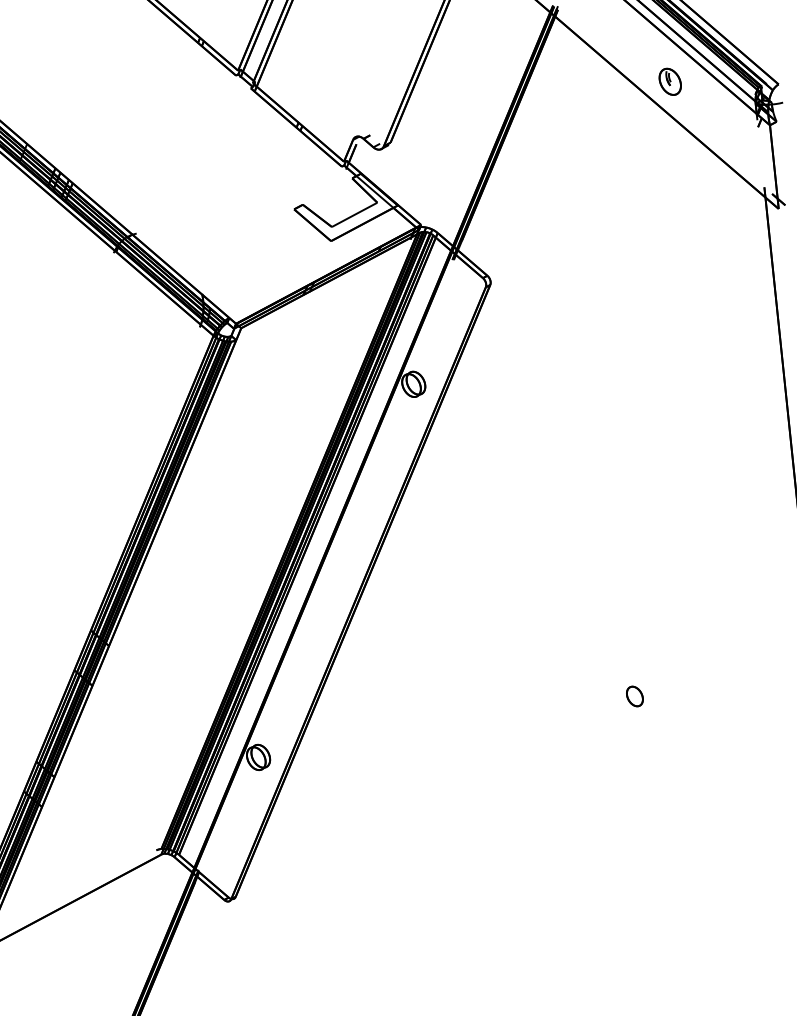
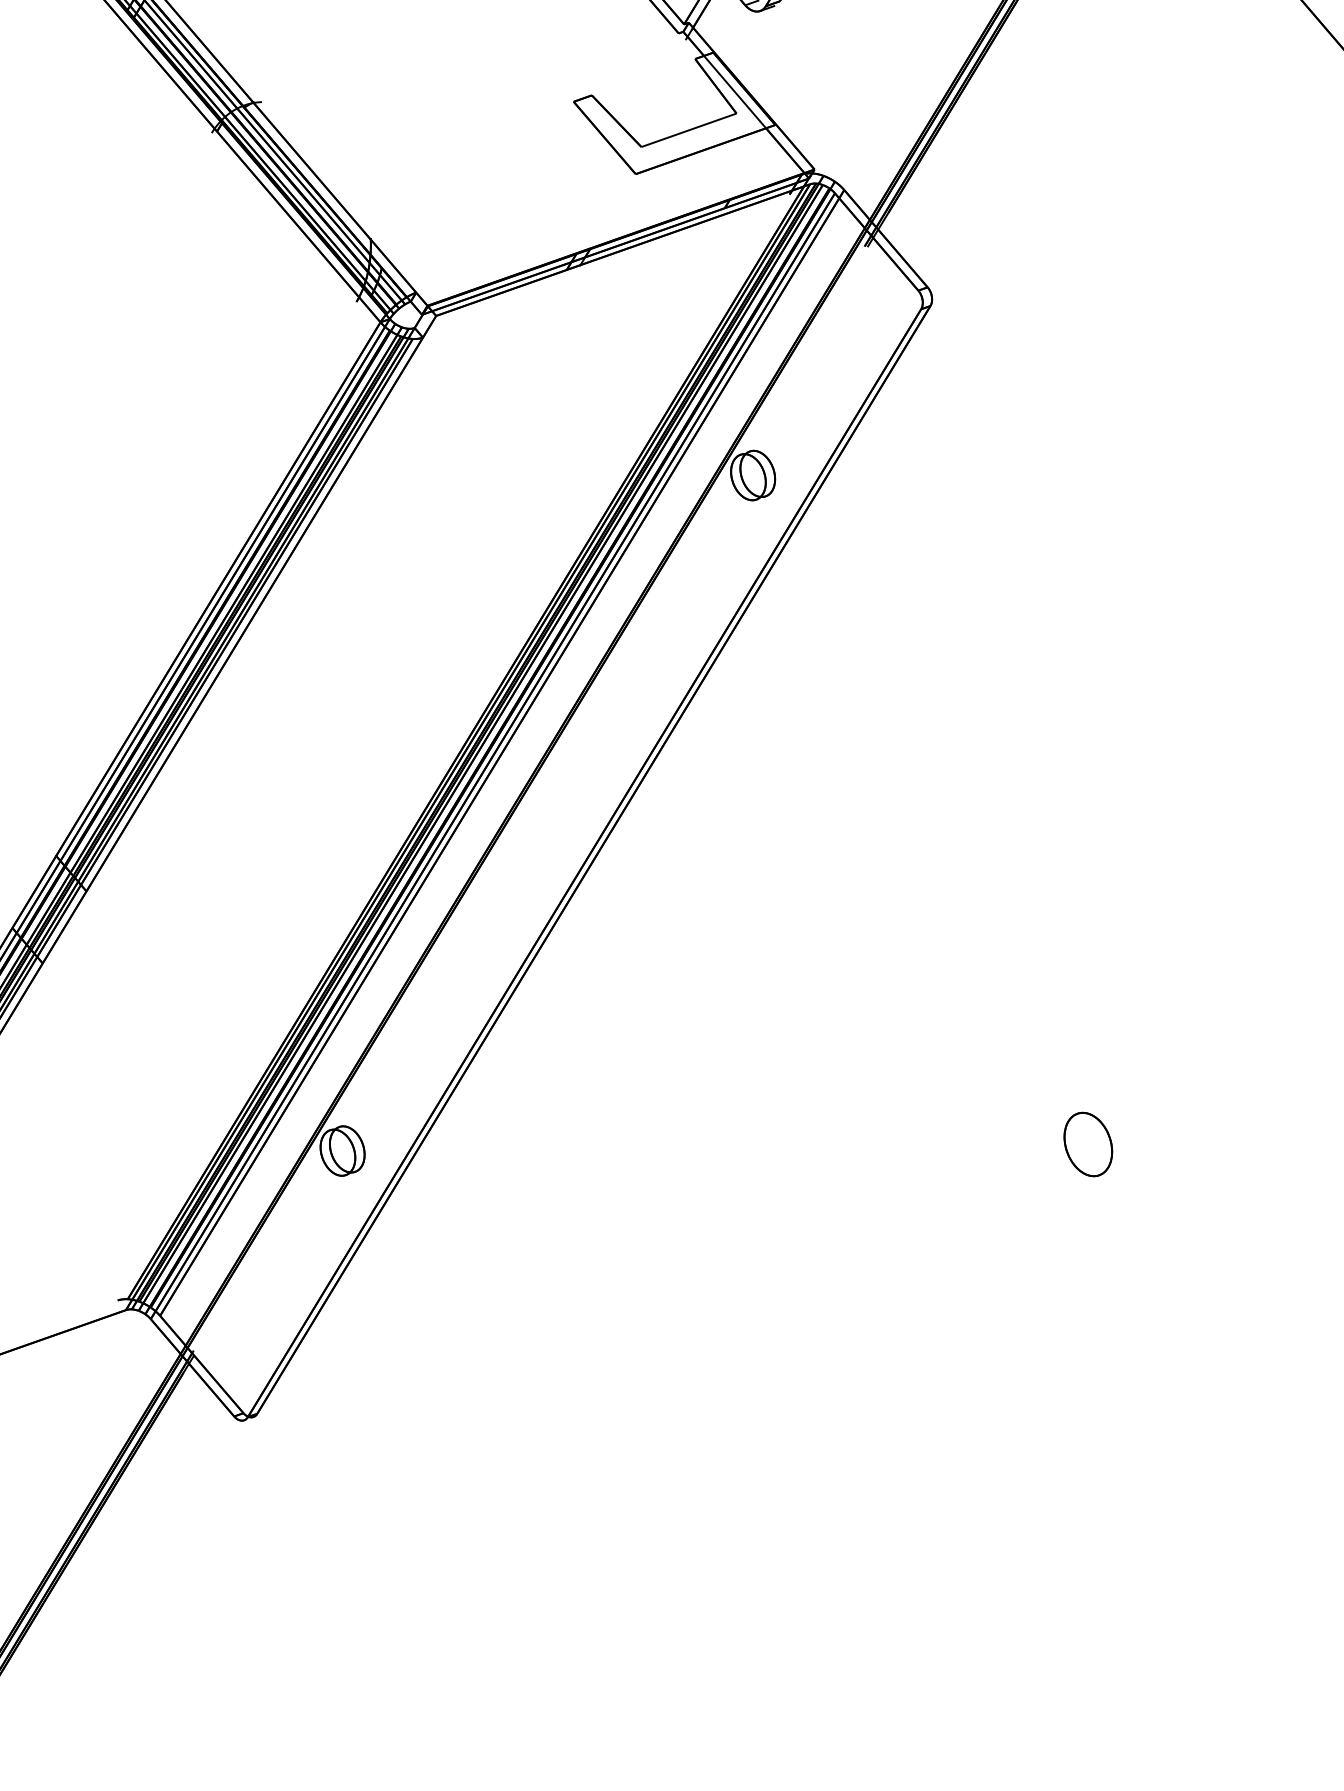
part: (634, 696) -> (1087, 1144), size x1.6

